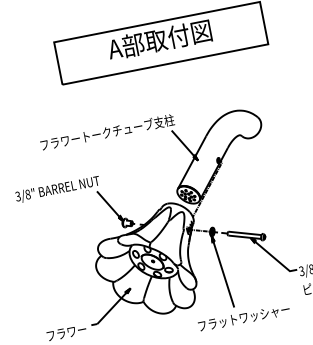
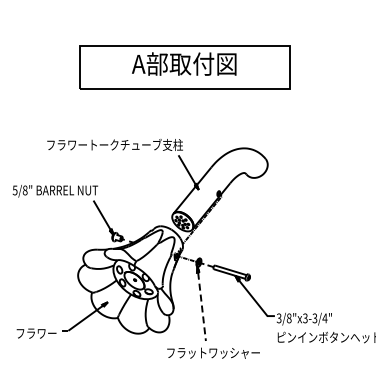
text: (18, 195) -> (15, 189), 3/8" -> 5/8"
line: (224, 275) -> (202, 307), solid -> dashed

